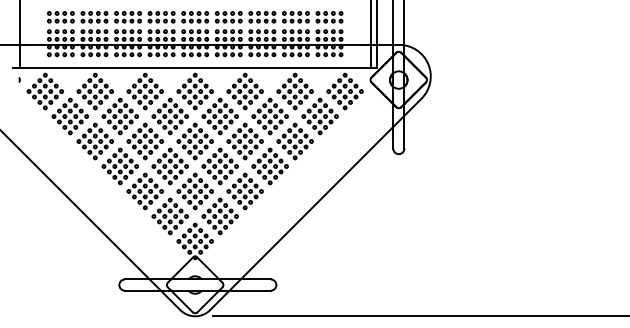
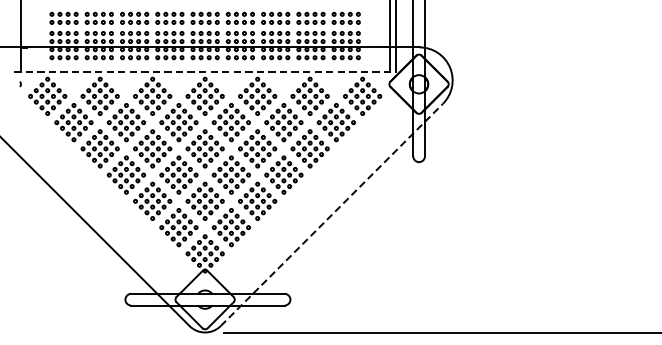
line: (195, 68) -> (205, 72), solid -> dashed
line: (315, 204) -> (331, 215), solid -> dashed

